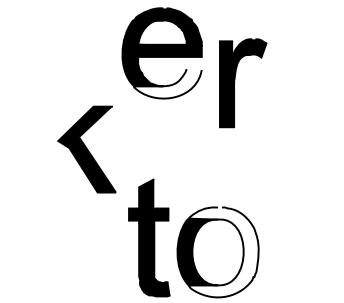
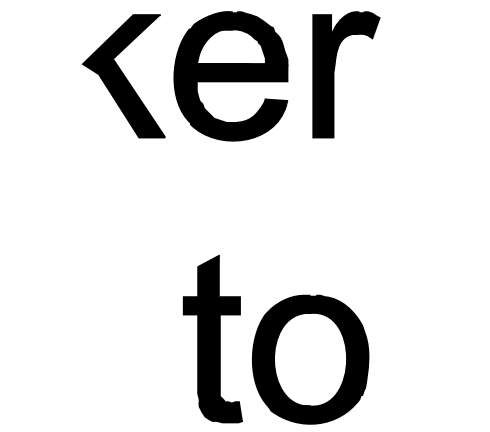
fill: (168, 83) -> (239, 119), added
part: (234, 83) -> (334, 74), moved
part: (86, 149) -> (123, 76), moved
fill: (223, 252) -> (318, 359), added

